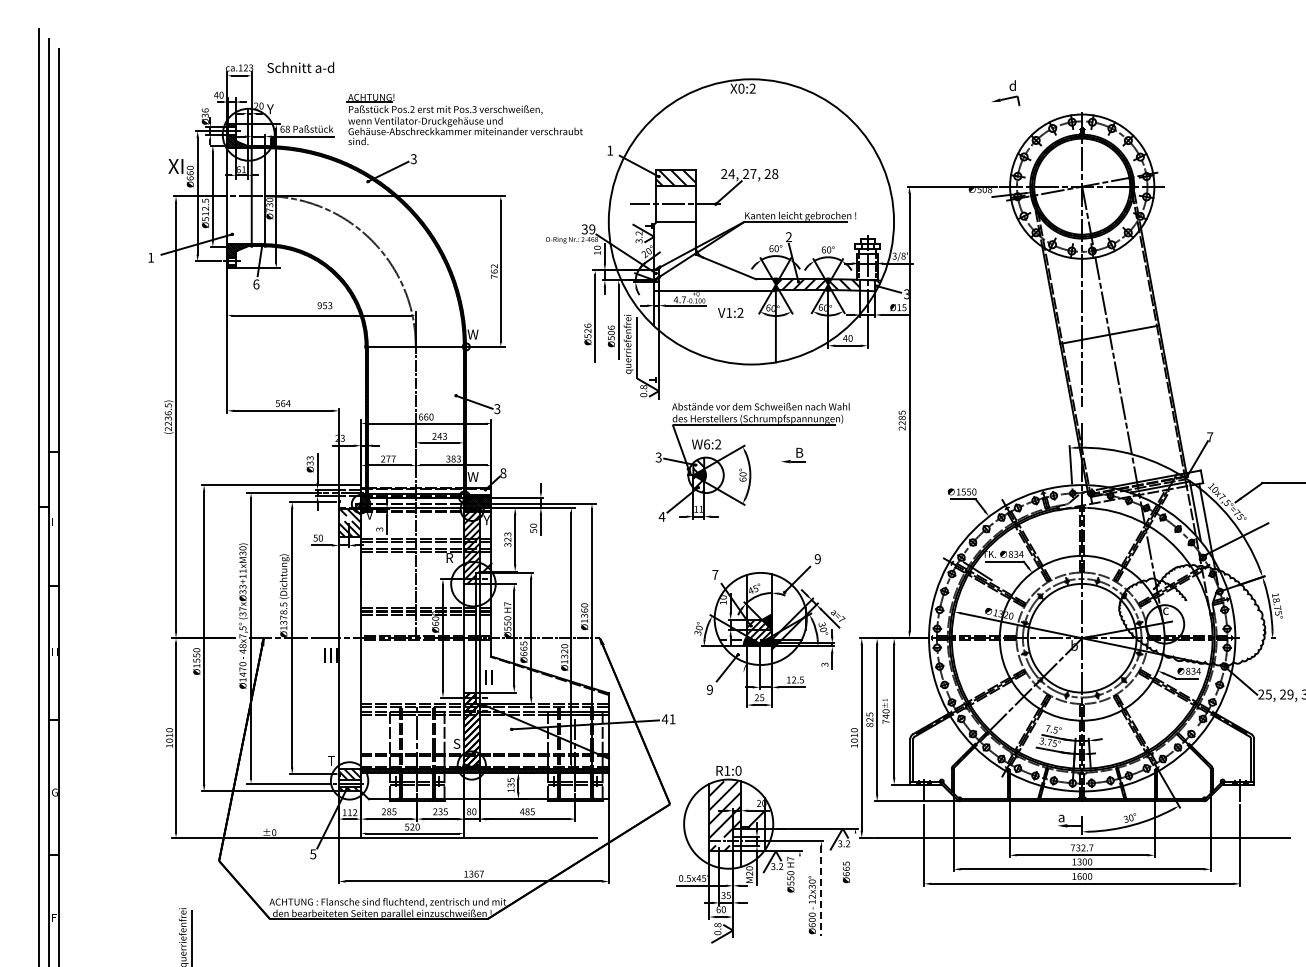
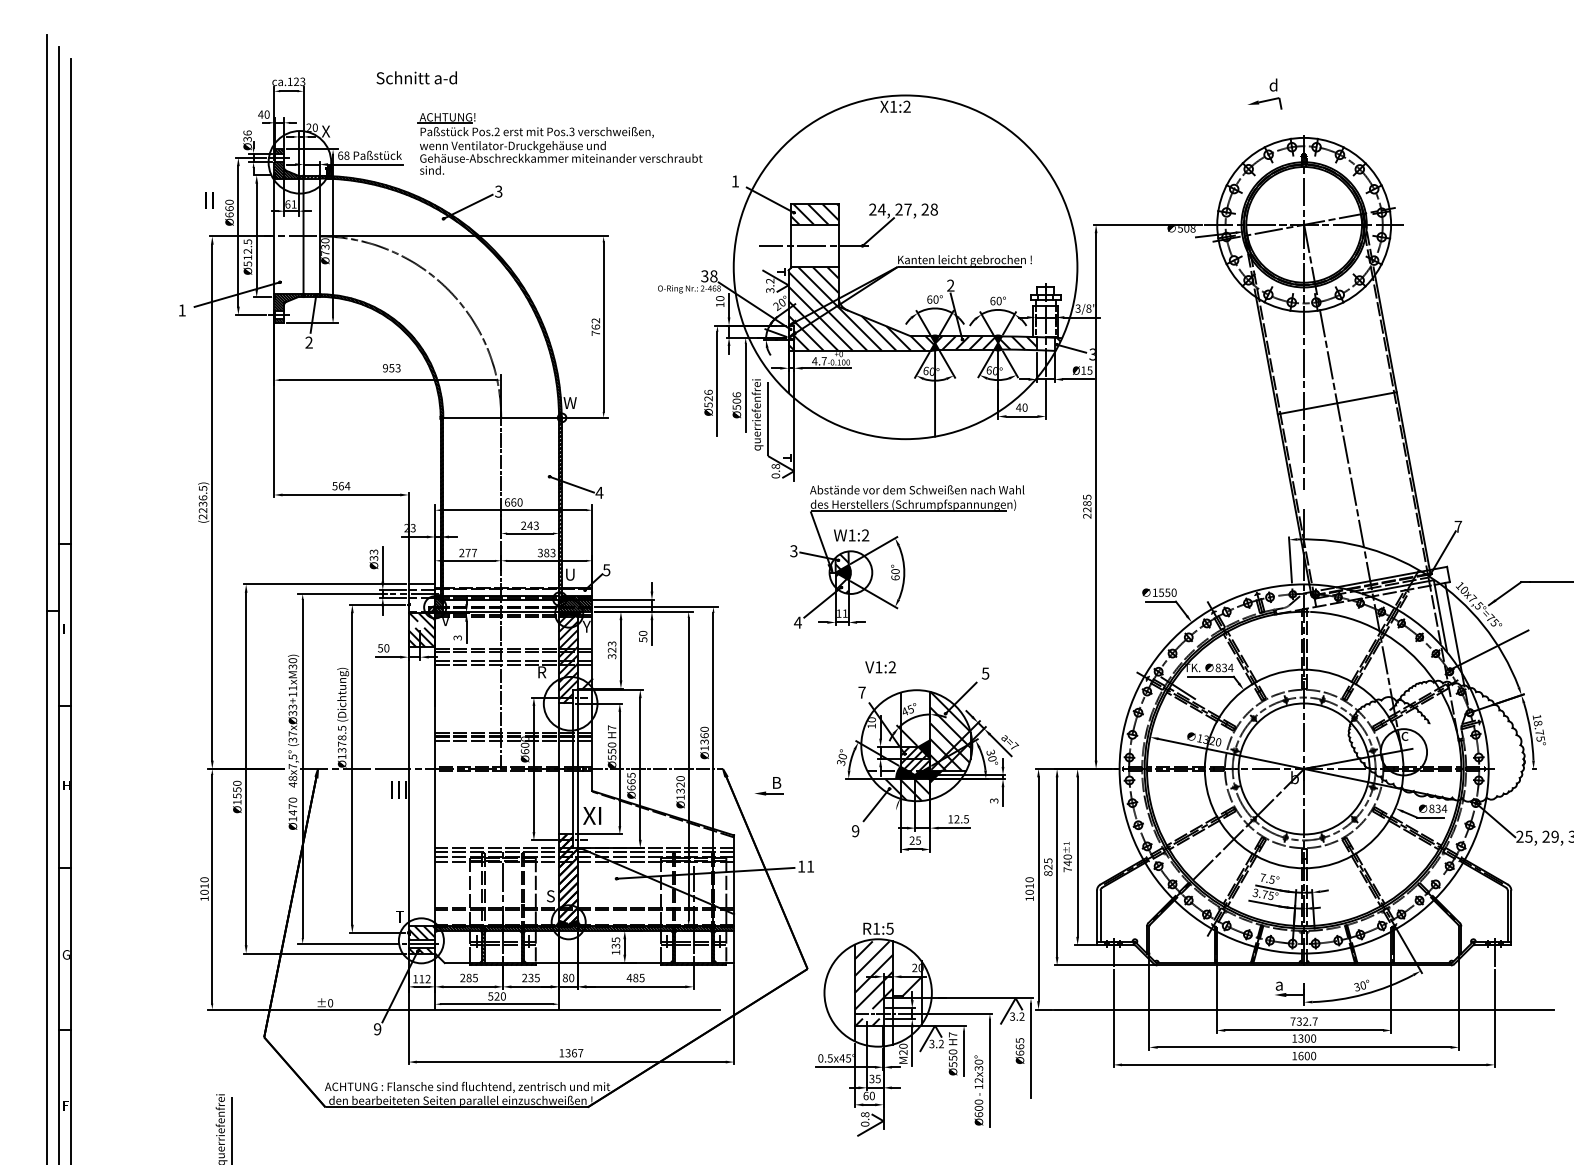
text: (300, 67) -> (416, 77), moved
text: (741, 88) -> (893, 106), X0:2 -> X1:2
part: (1005, 92) -> (1264, 93), moved
text: (270, 109) -> (326, 131), Y -> X
text: (175, 166) -> (211, 200), XI -> II
text: (592, 229) -> (714, 276), 39 -> 38
hatch: (714, 256) -> (861, 308), added
text: (256, 284) -> (309, 342), 6 -> 2
text: (730, 312) -> (880, 666), moved
text: (497, 409) -> (599, 493), 3 -> 4
text: (707, 444) -> (852, 535), W6:2 -> W1:2
part: (793, 455) -> (769, 786), moved
text: (503, 473) -> (606, 570), 8 -> 5
text: (472, 477) -> (569, 575), W -> U
text: (817, 558) -> (985, 672), 9 -> 5
hatch: (788, 606) -> (950, 730), added
hatch: (752, 655) -> (906, 789), added
text: (490, 676) -> (591, 815), II -> XI
text: (664, 719) -> (800, 866), 41 -> 11
text: (738, 770) -> (890, 928), R1:0 -> R1:5
text: (313, 853) -> (377, 1028), 5 -> 9
line: (855, 872) -> (1030, 1051), added
line: (799, 874) -> (963, 1053), added
line: (821, 891) -> (990, 1074), dashed -> solid

